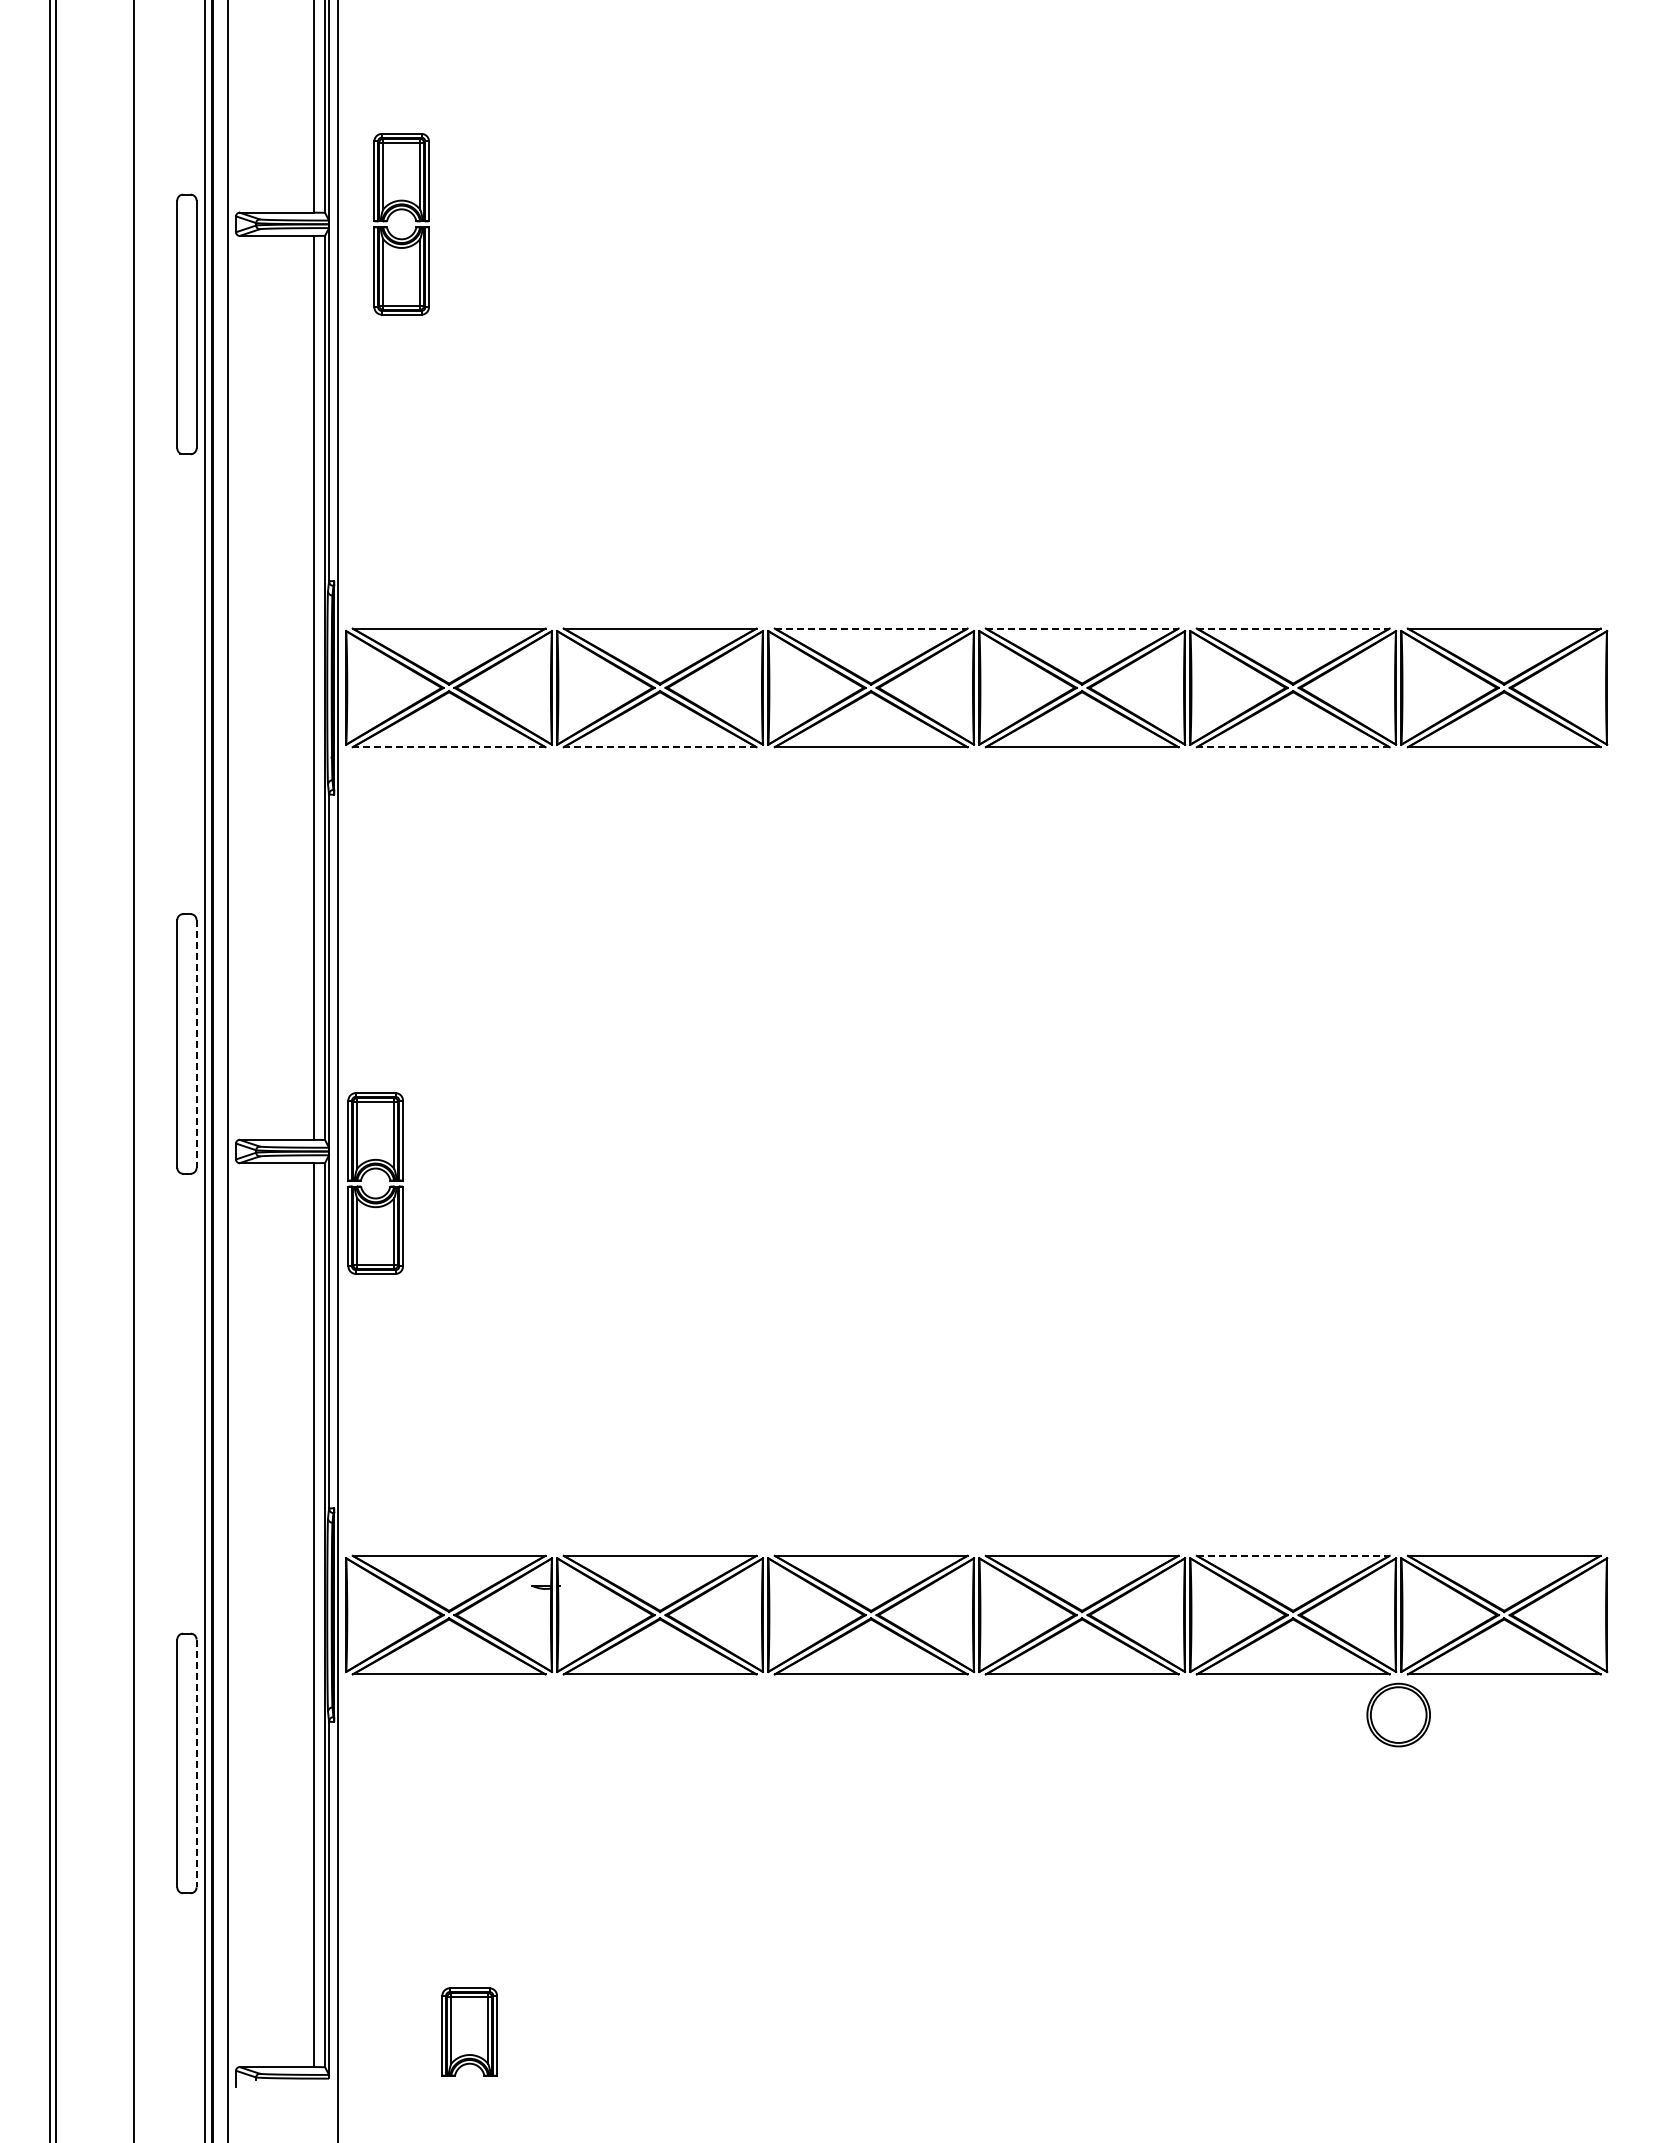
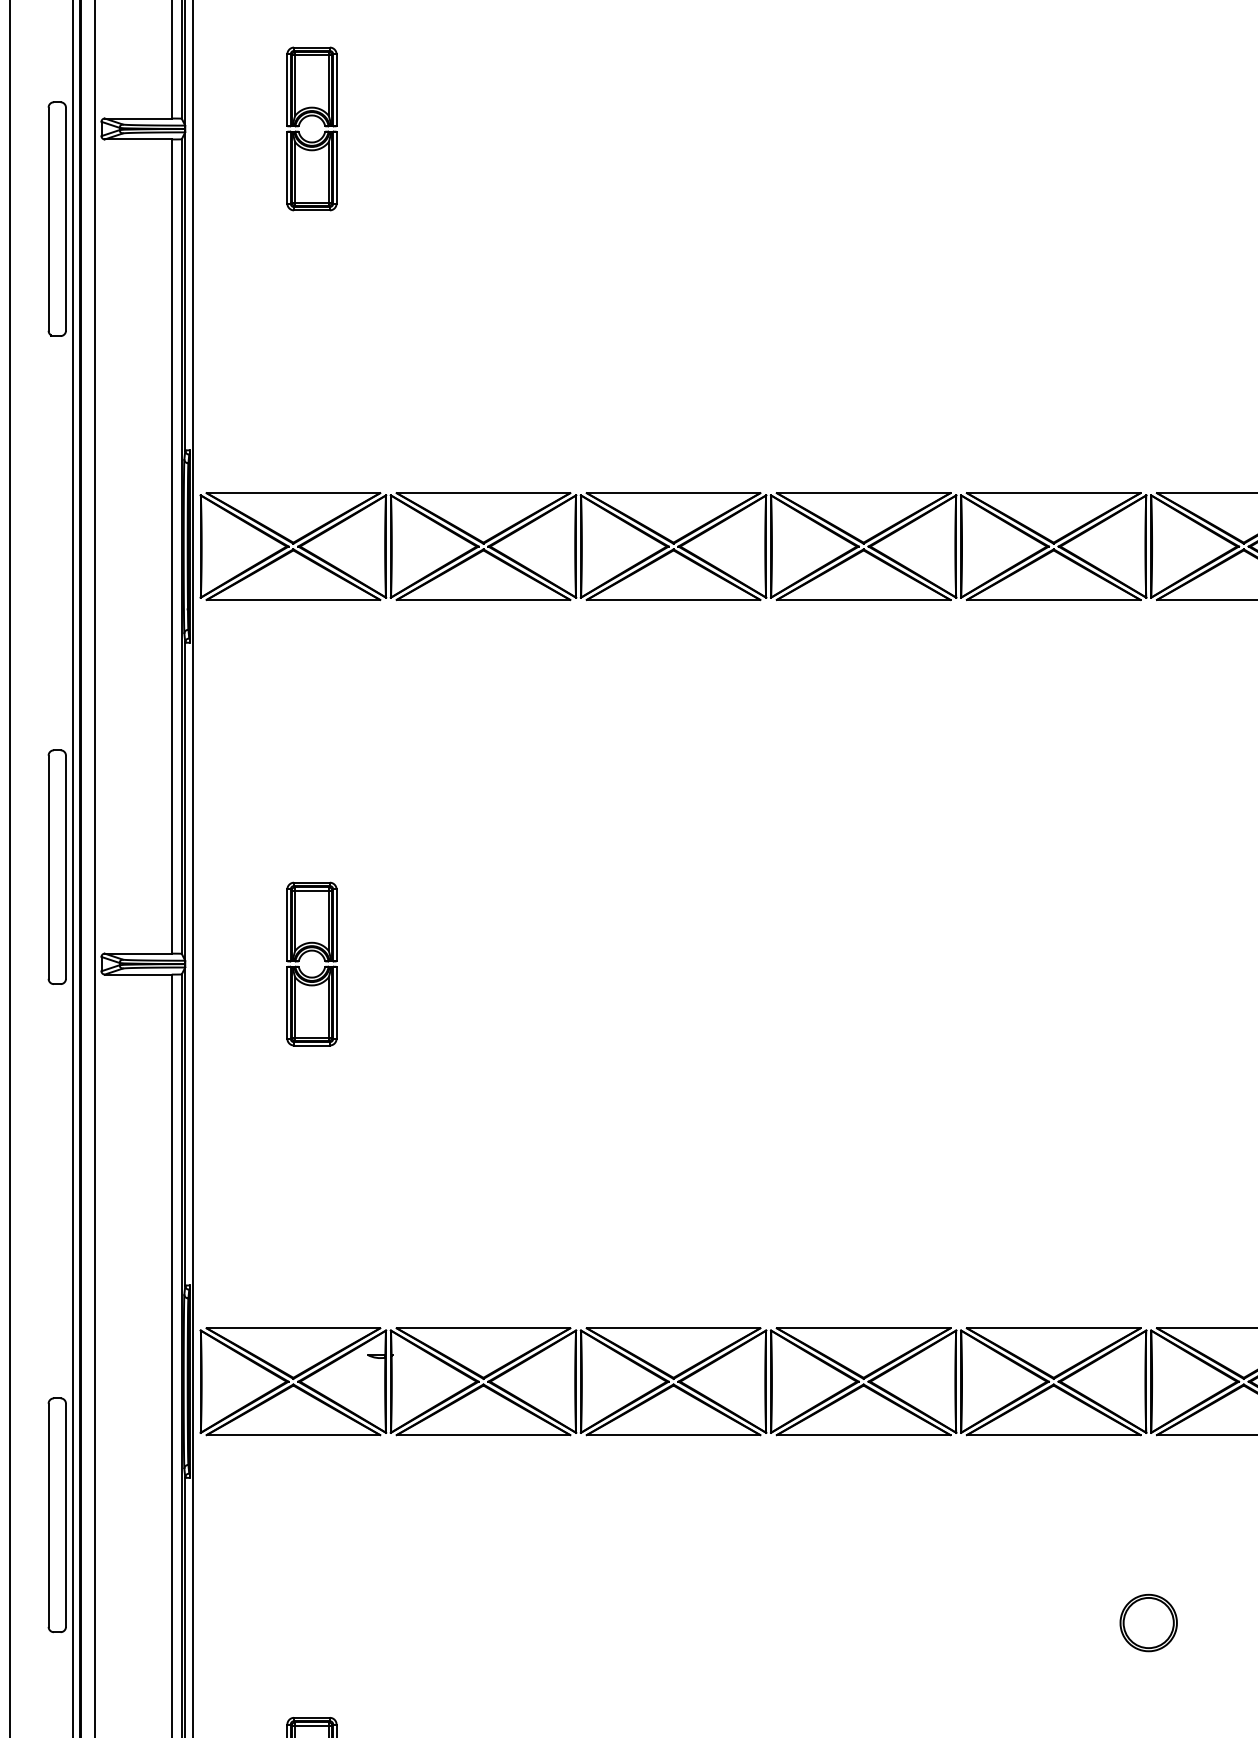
part: (389, 230) -> (300, 134), moved
line: (871, 628) -> (673, 493), dashed -> solid
line: (1082, 628) -> (863, 493), dashed -> solid
line: (1293, 628) -> (1053, 493), dashed -> solid
line: (448, 747) -> (292, 600), dashed -> solid
line: (659, 747) -> (482, 600), dashed -> solid
line: (1292, 747) -> (1053, 600), dashed -> solid
line: (196, 1043) -> (65, 866), dashed -> solid
part: (371, 1170) -> (308, 952), moved
line: (1293, 1555) -> (1053, 1327), dashed -> solid
part: (1398, 1714) -> (1148, 1622), moved
line: (196, 1763) -> (65, 1515), dashed -> solid

